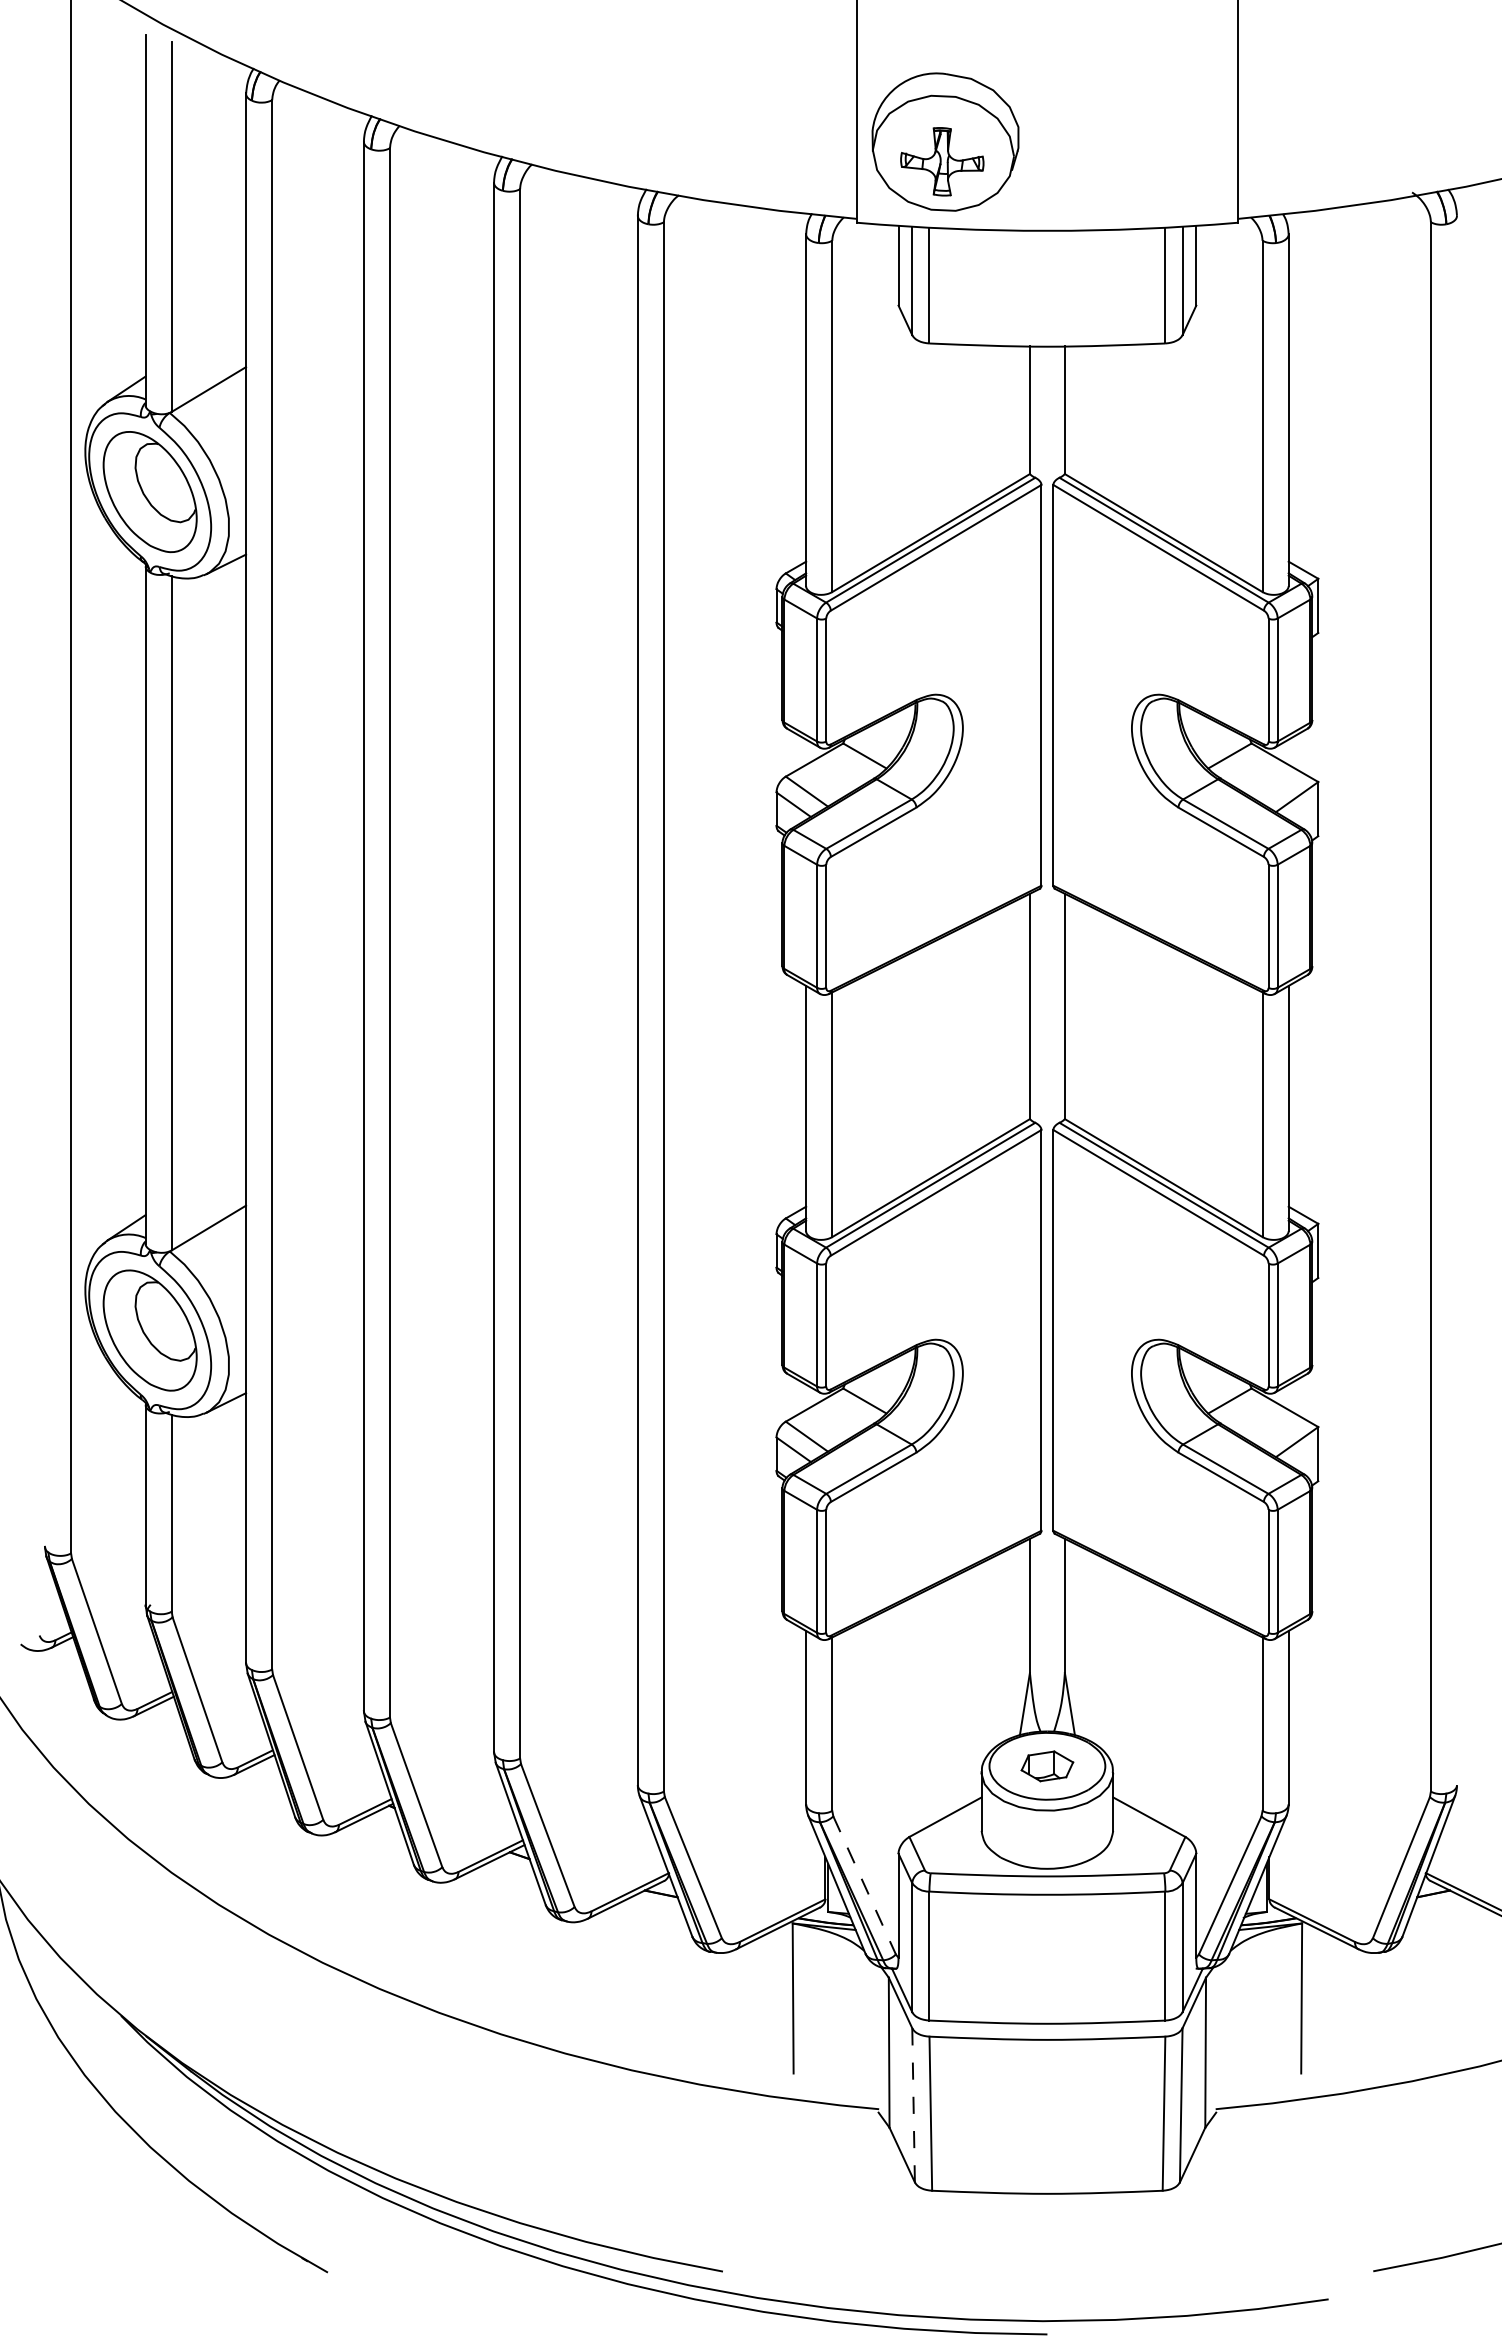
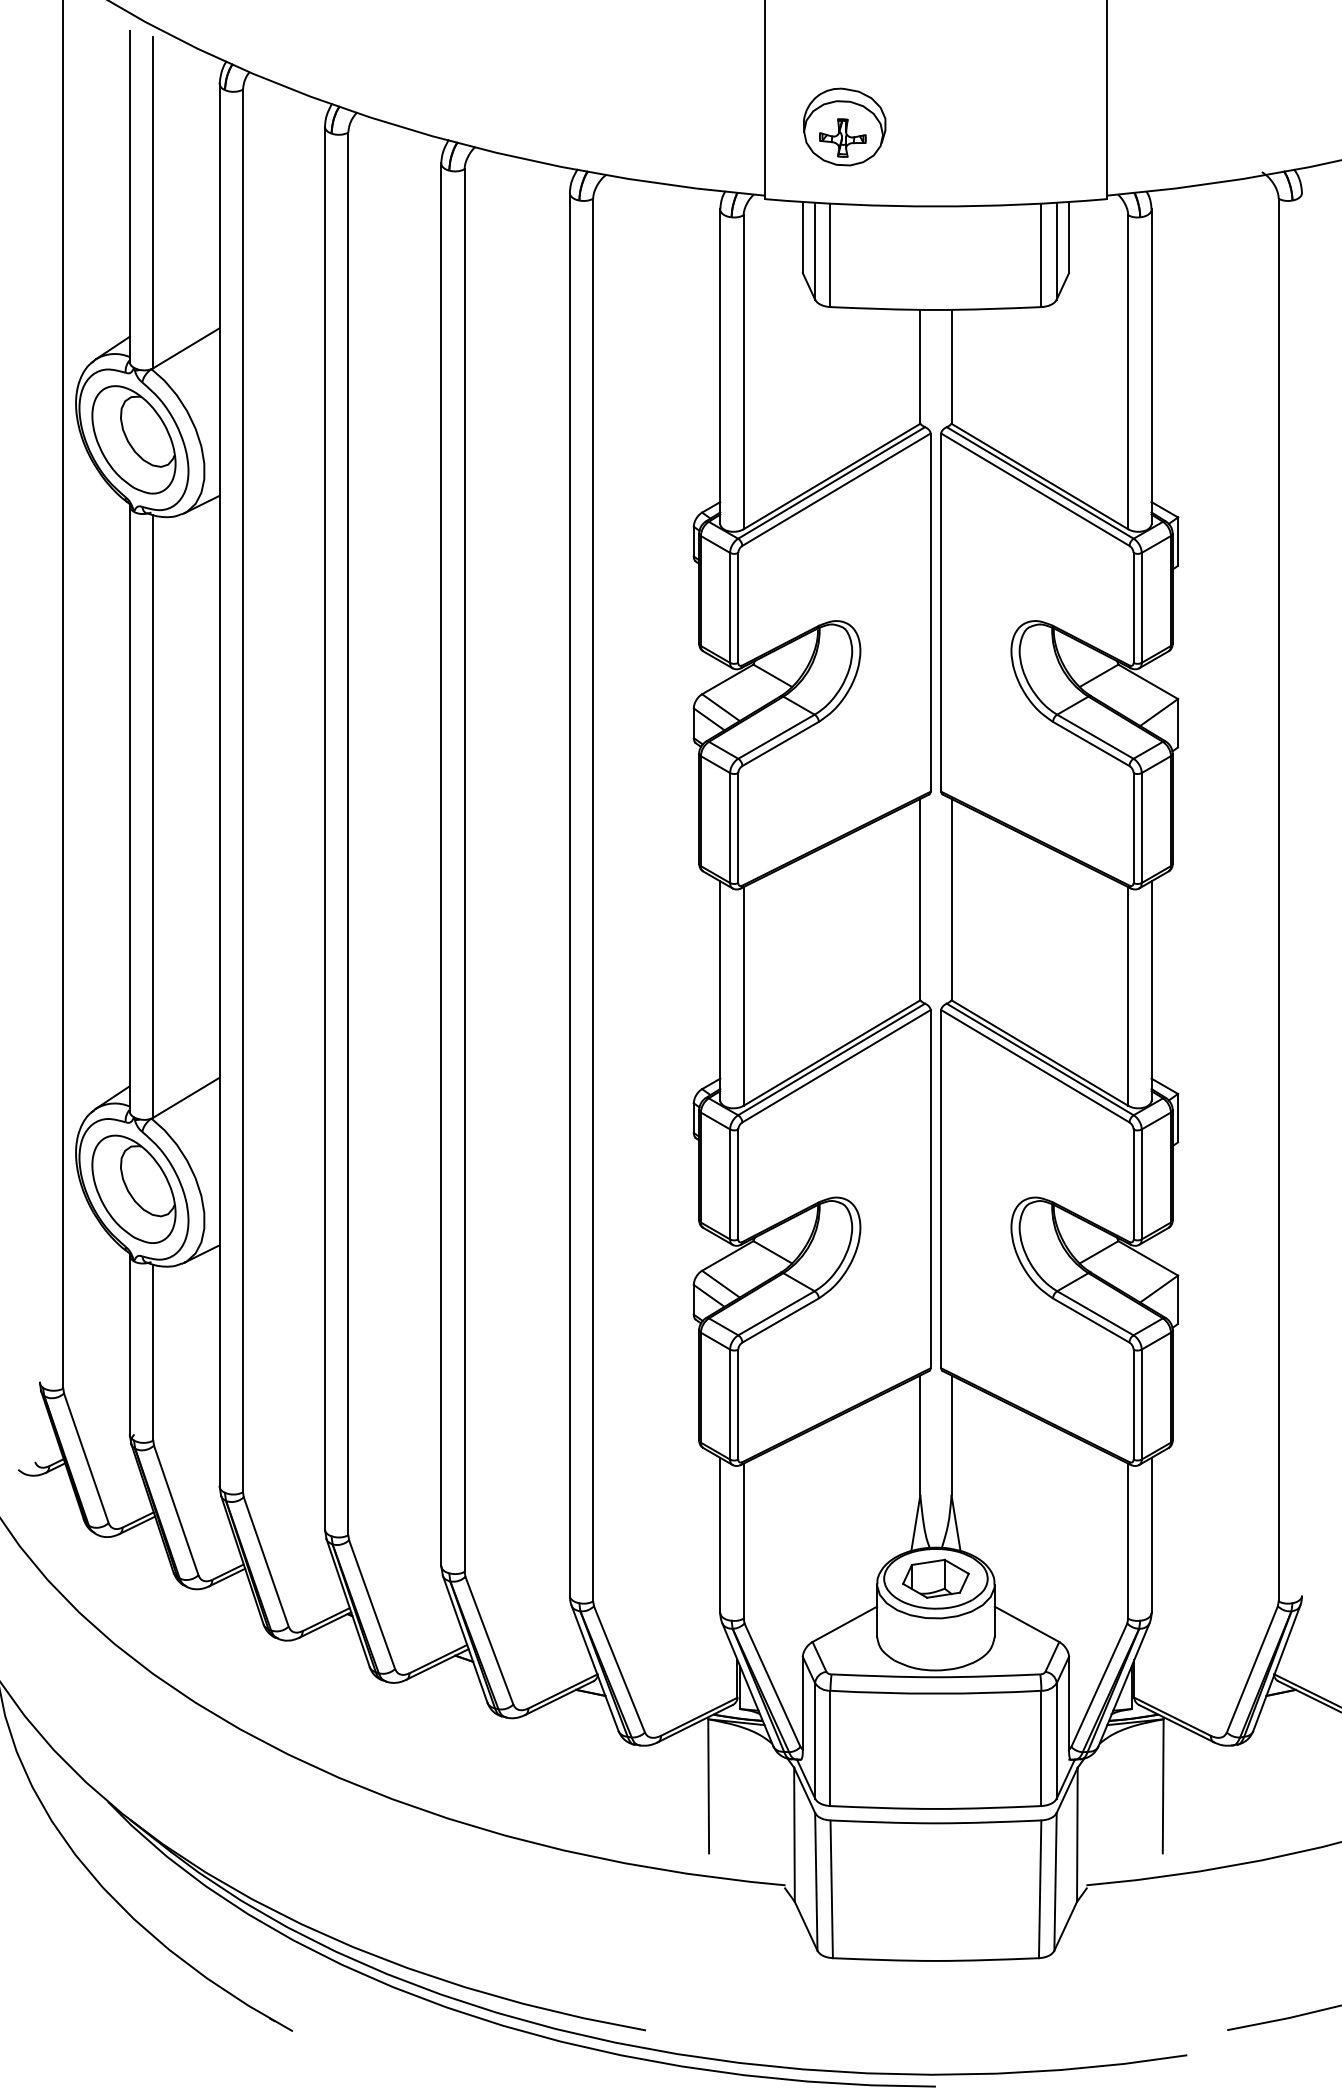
part: (944, 141) -> (843, 126), size x0.62
part: (1047, 1766) -> (936, 1578), size x1.43
line: (864, 1885) -> (772, 1685), dashed -> solid
line: (913, 2104) -> (816, 1881), dashed -> solid

